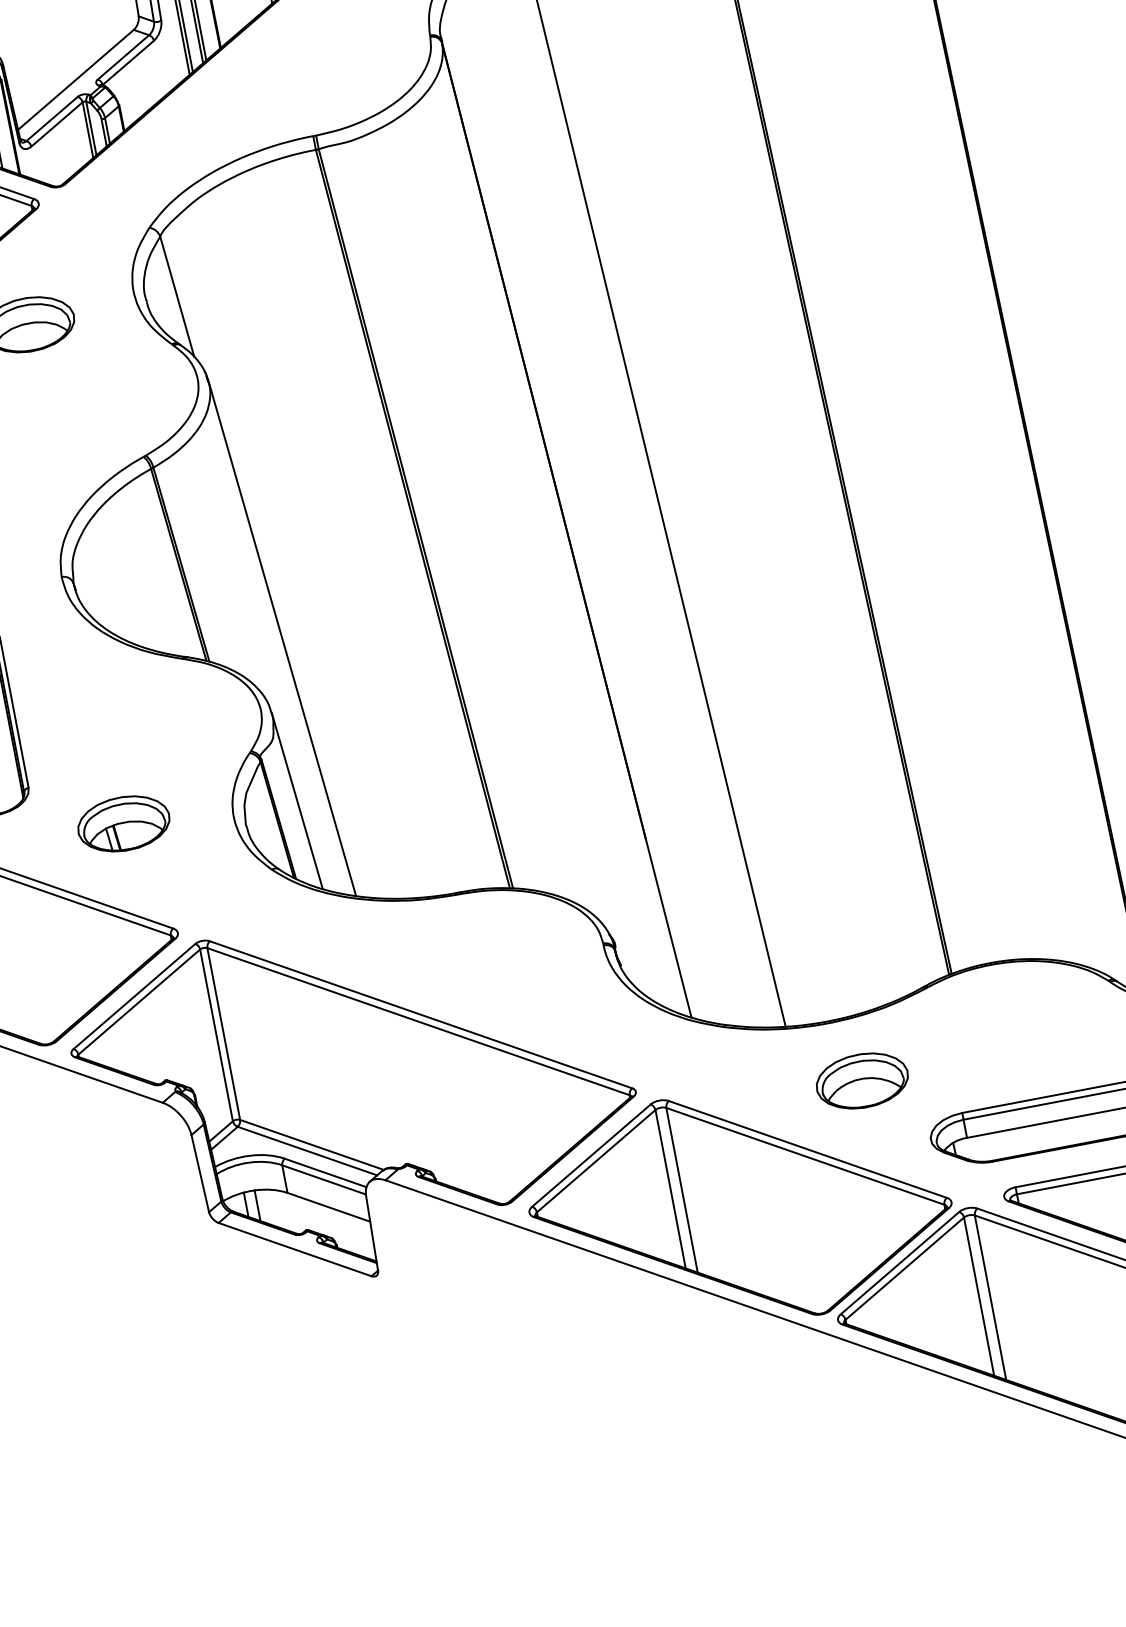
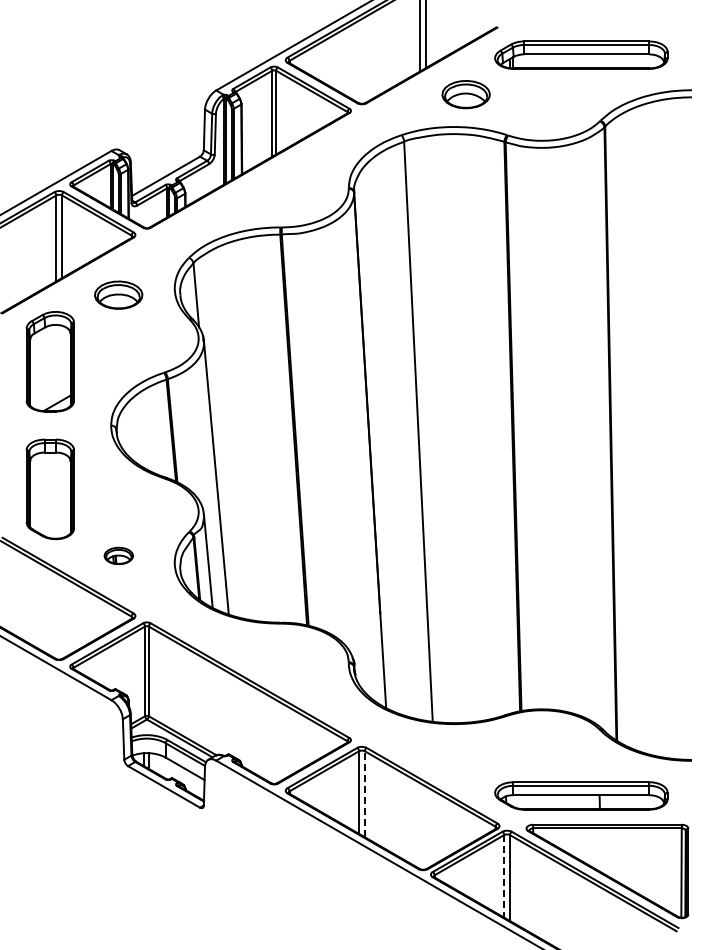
part: (123, 823) -> (118, 555), size x0.6
part: (861, 1081) -> (465, 756), removed
line: (681, 1190) -> (364, 794), solid -> dashed
line: (979, 1296) -> (504, 876), solid -> dashed

